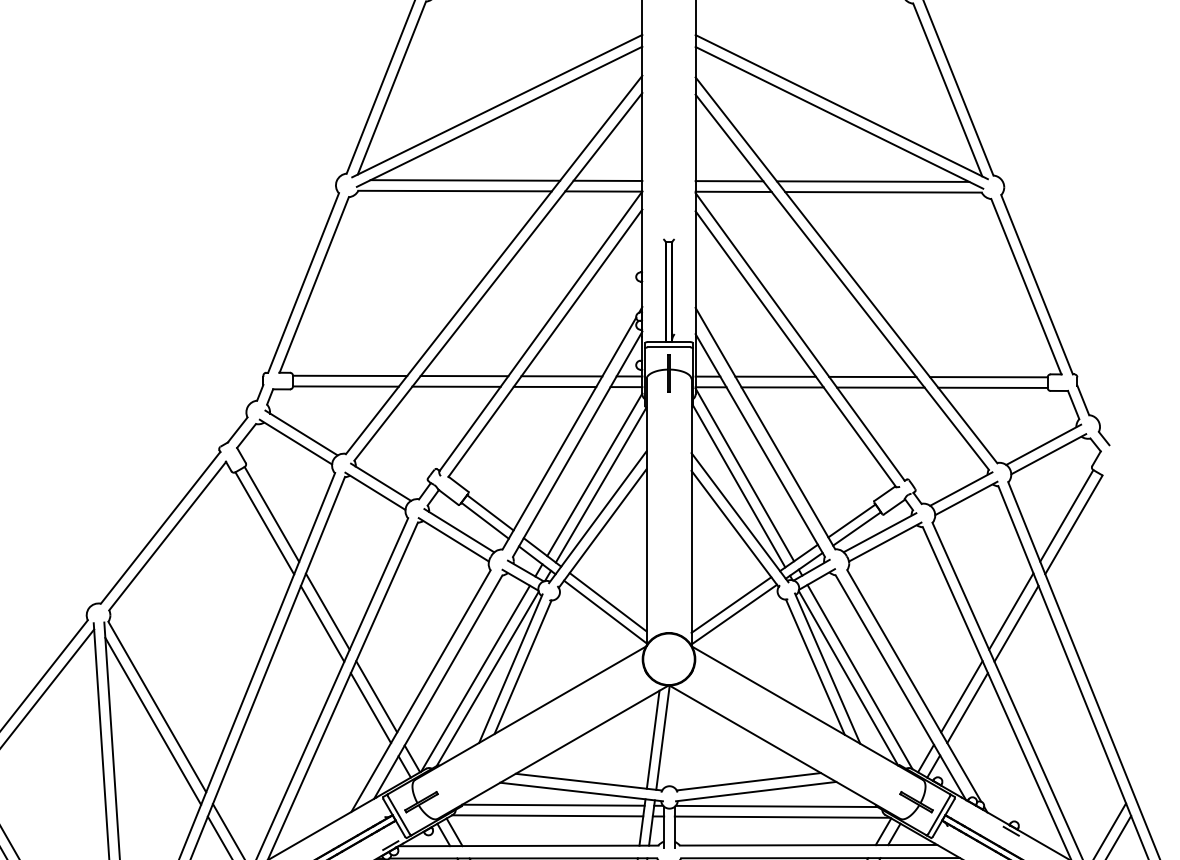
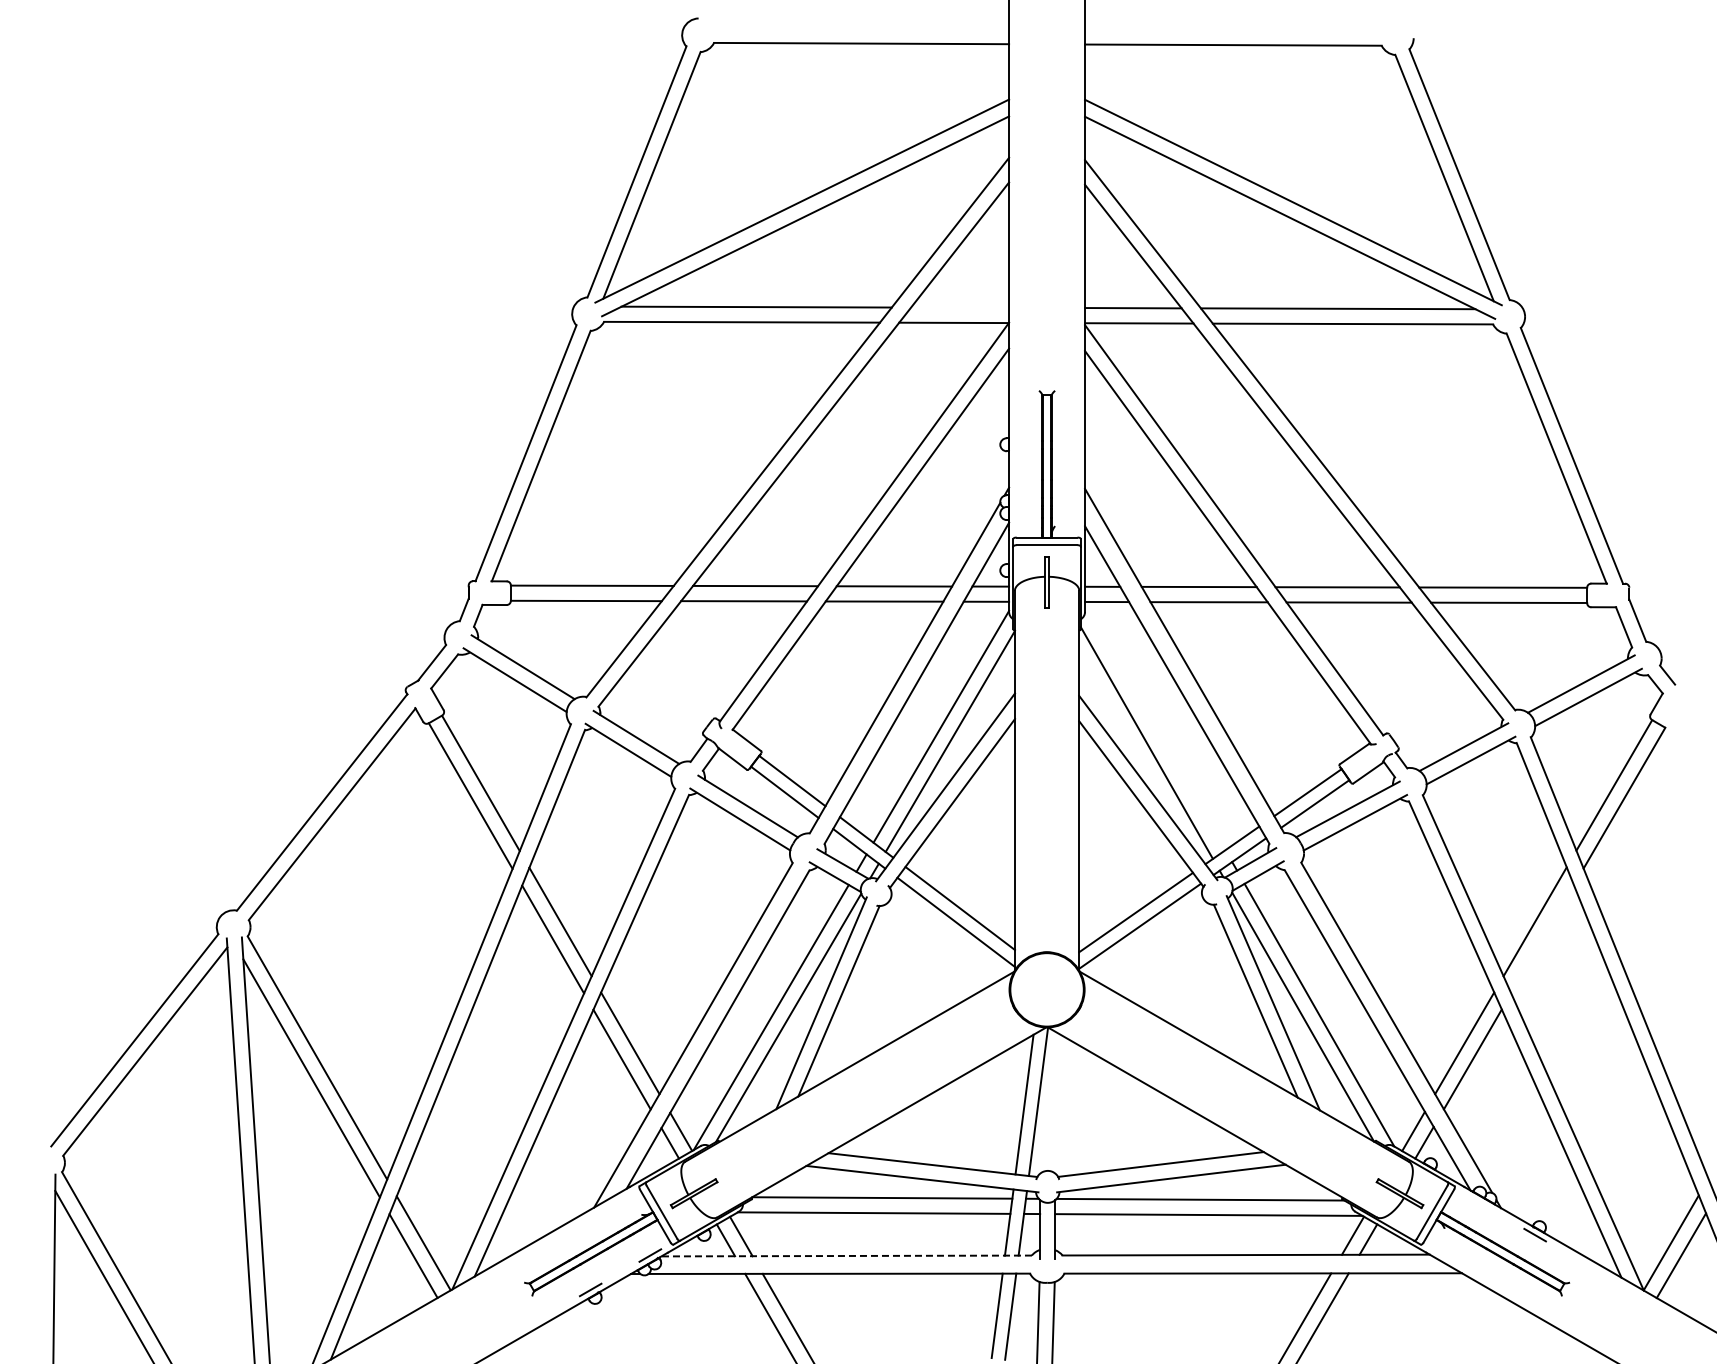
line: (608, 180) -> (960, 307), removed
line: (745, 474) -> (1155, 726), removed
line: (1016, 623) -> (1542, 939), removed
line: (528, 845) -> (846, 1255), solid -> dashed

